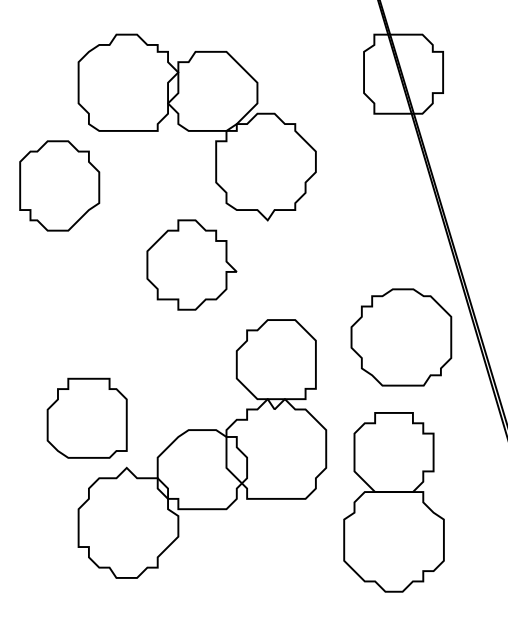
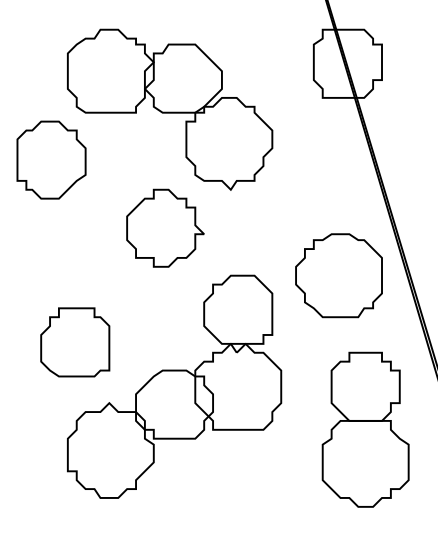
part: (400, 337) -> (338, 275), moved
part: (87, 418) -> (75, 342), moved
part: (393, 501) -> (365, 429), moved

